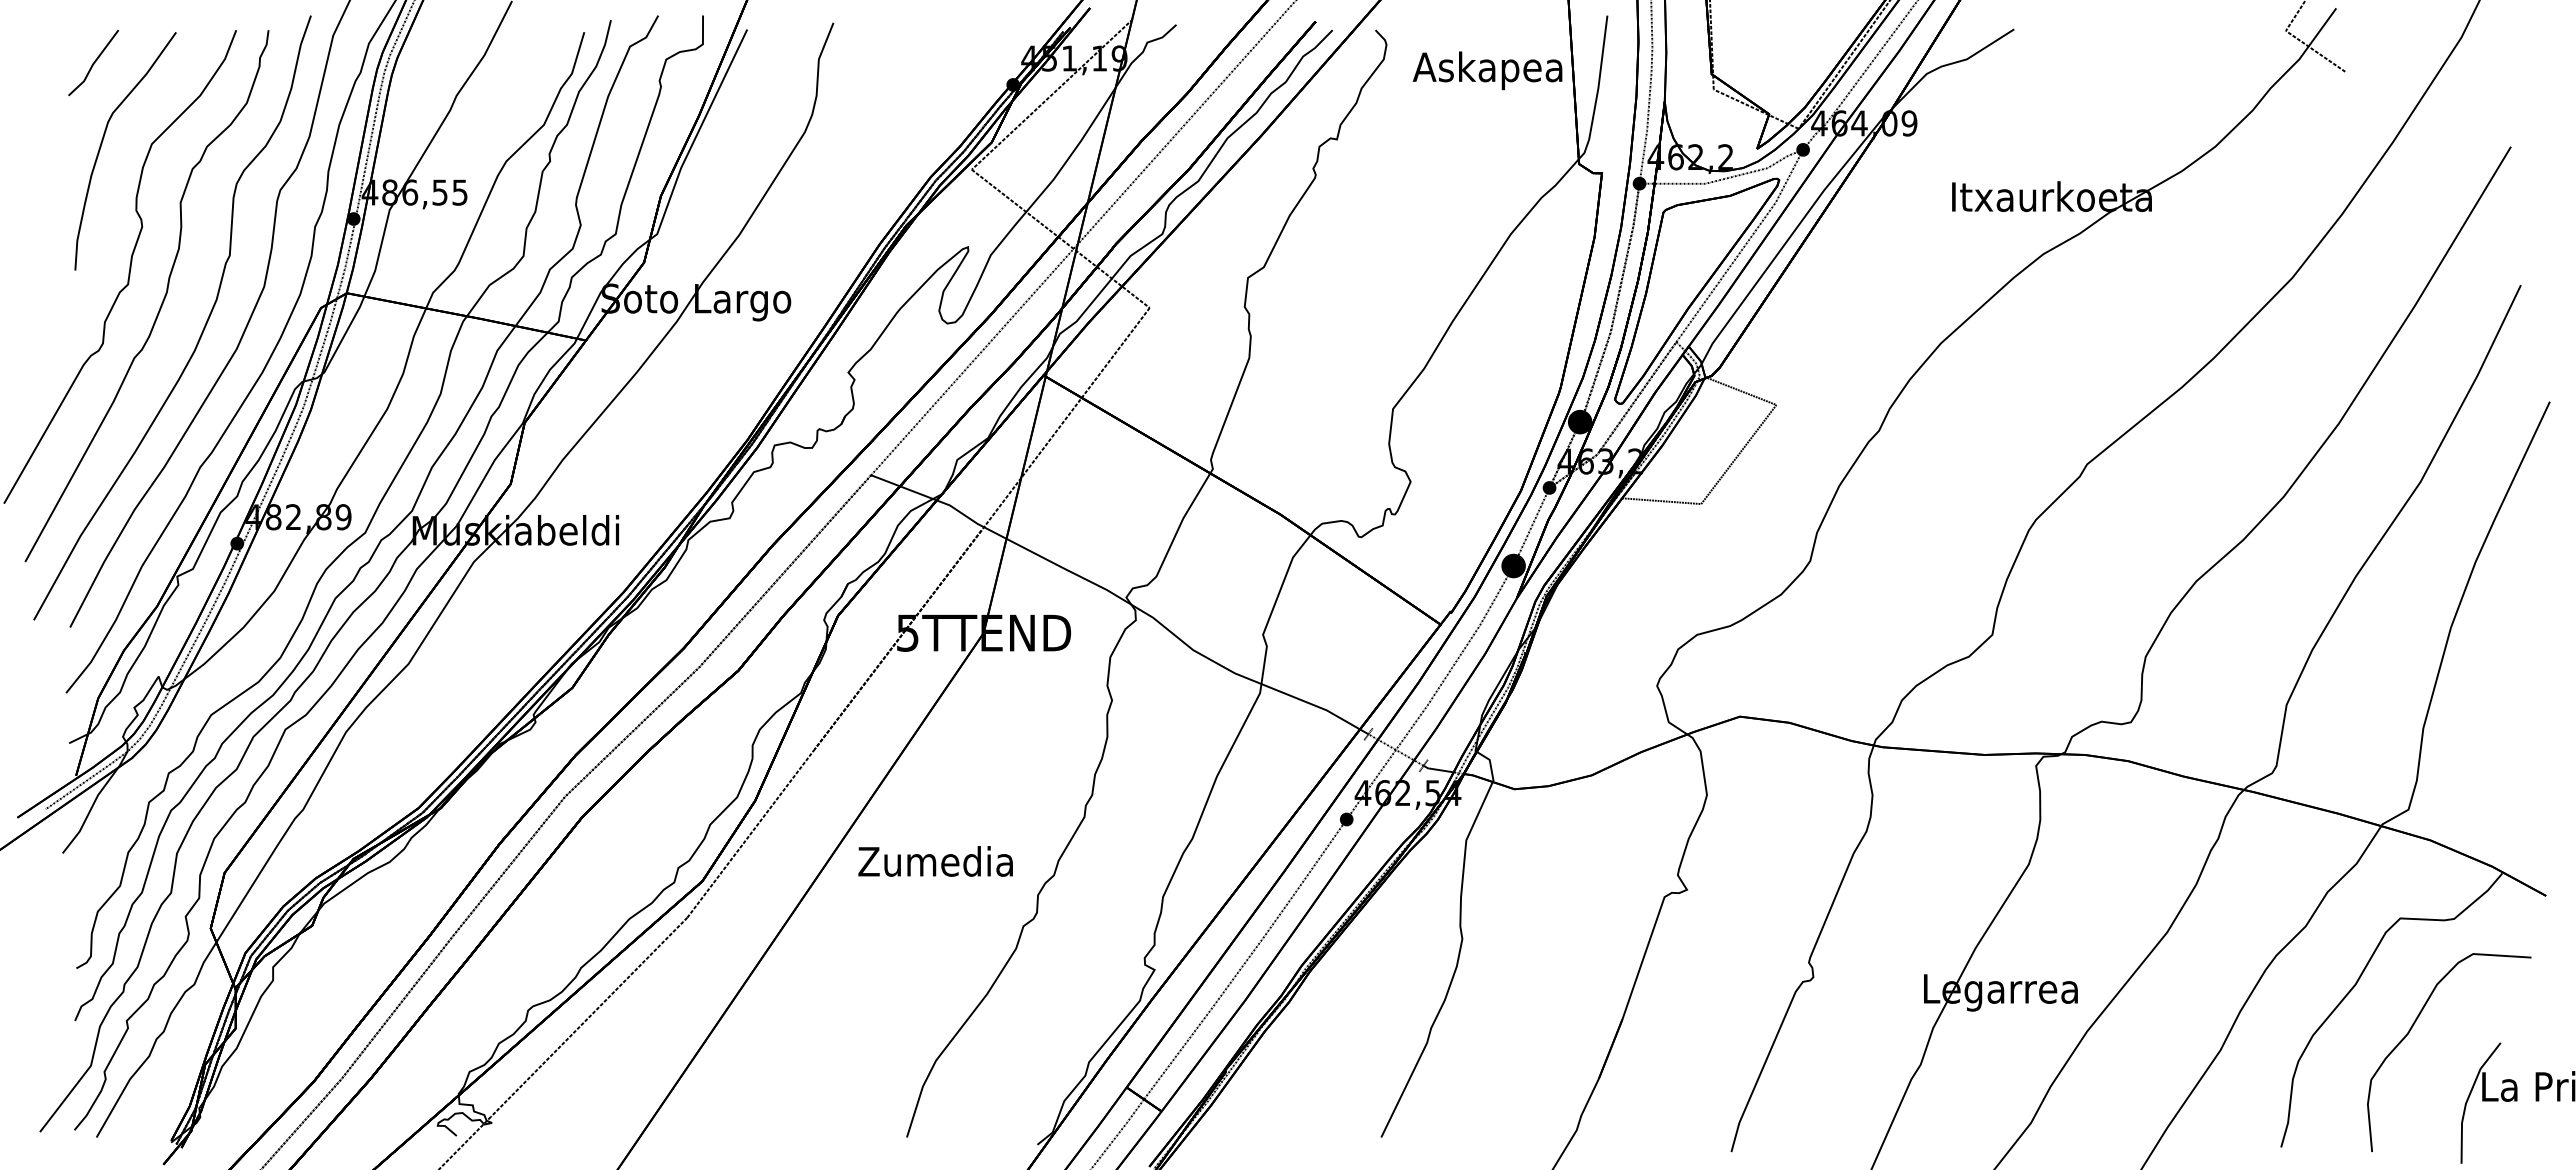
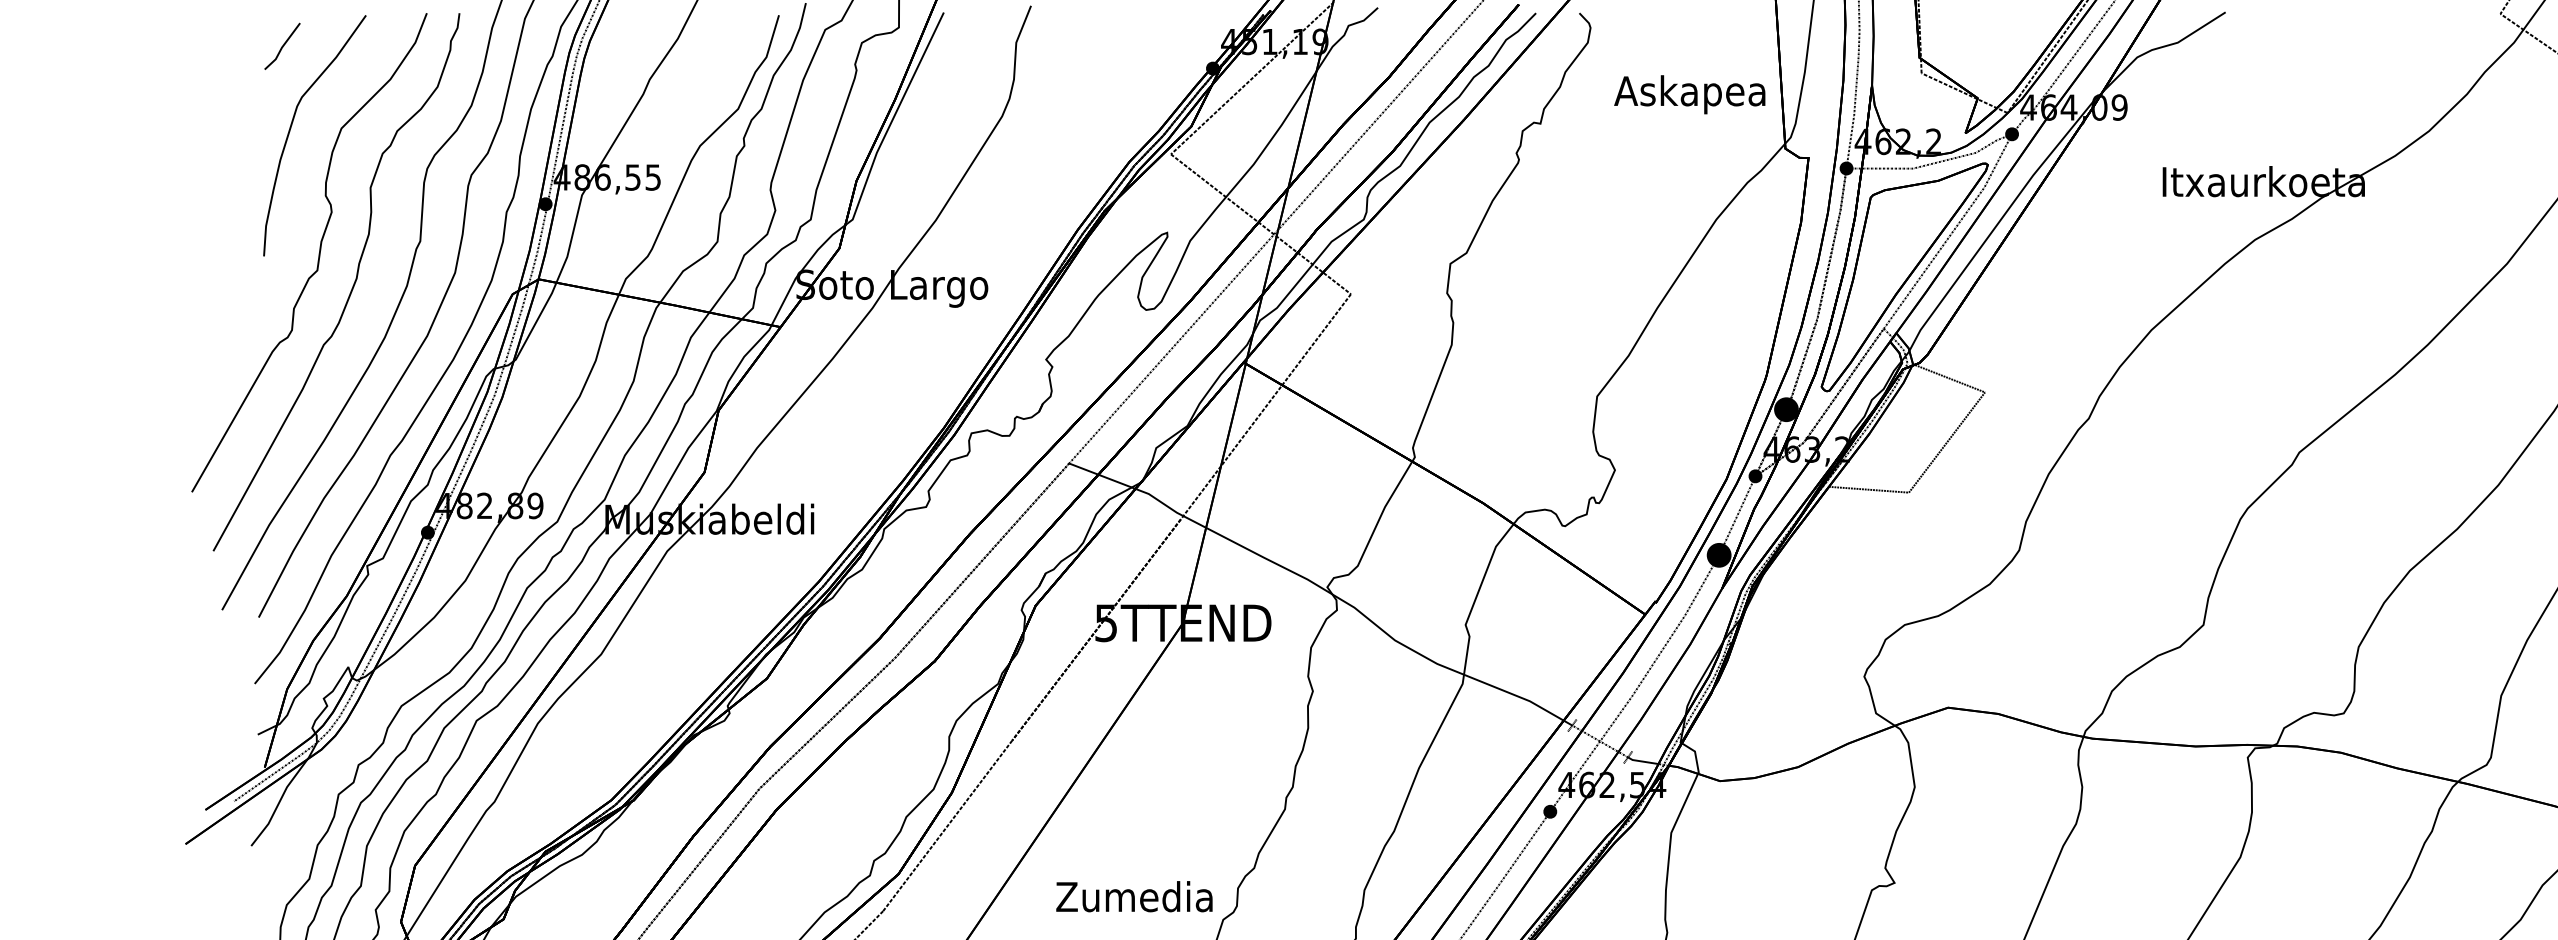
part: (93, 62) -> (282, 45), size x0.7
text: (1487, 70) -> (1689, 94), moved
text: (935, 861) -> (1134, 896), moved

